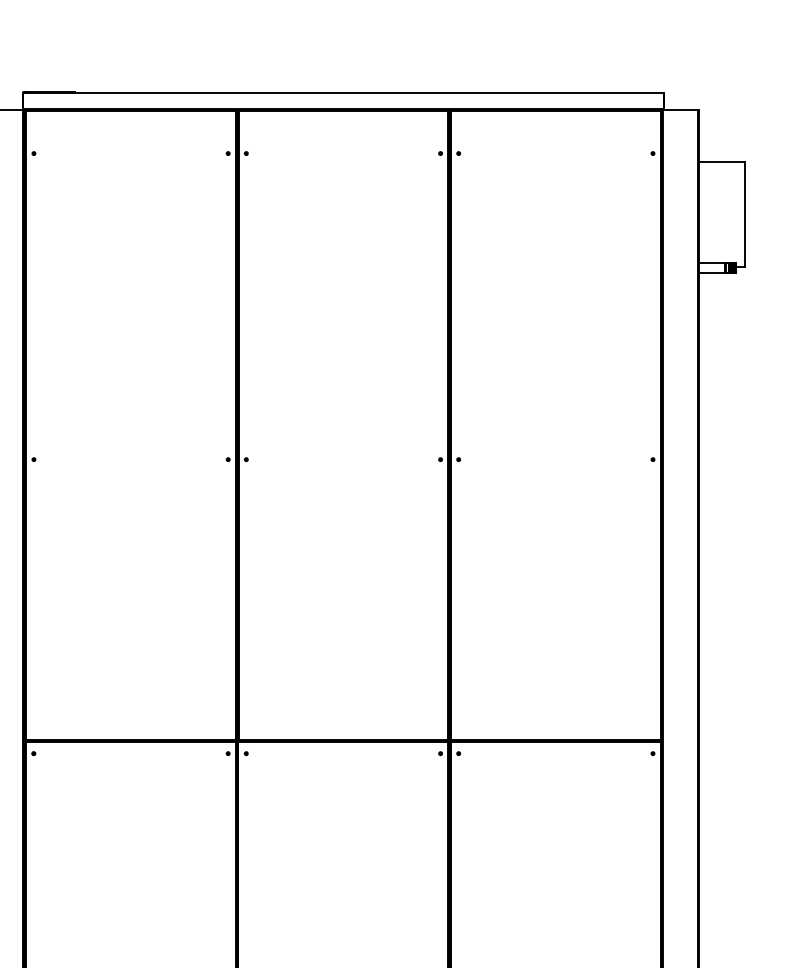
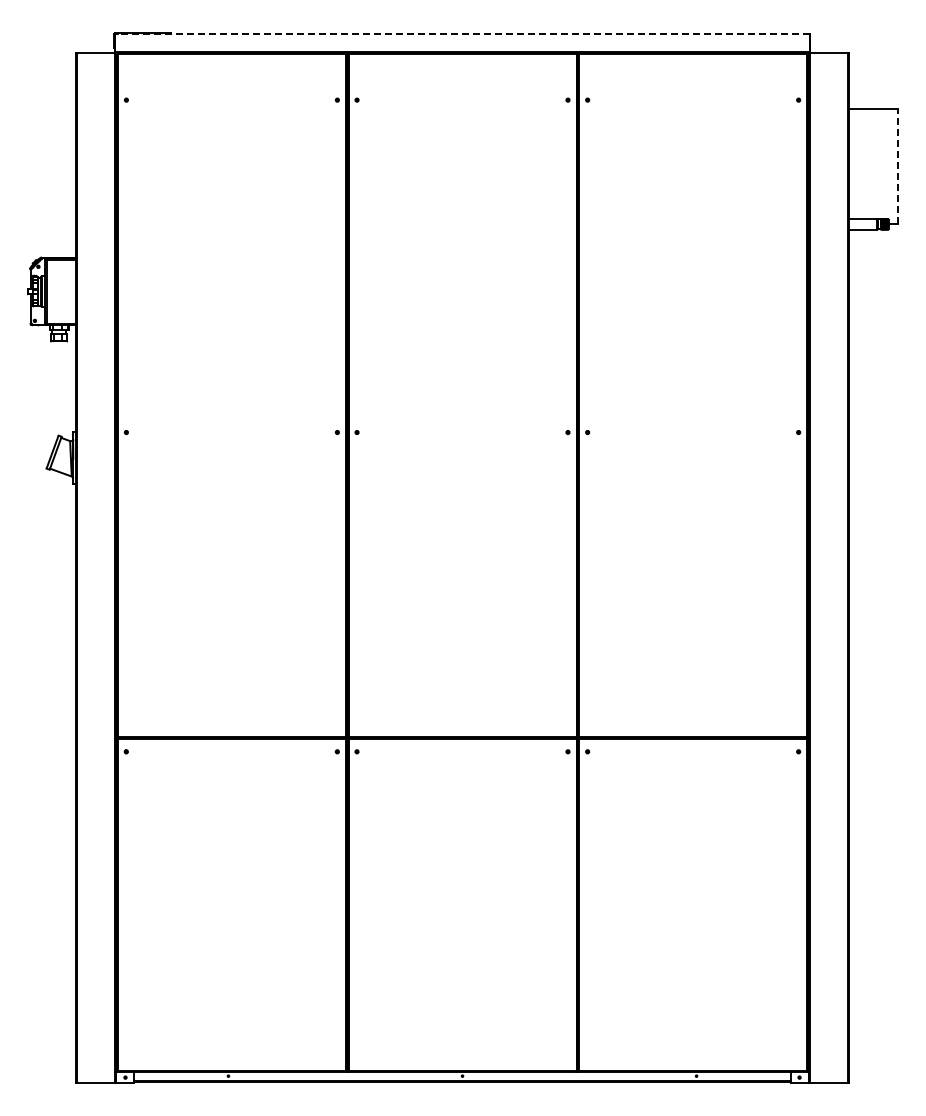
line: (343, 92) -> (462, 33), solid -> dashed
line: (744, 213) -> (898, 165), solid -> dashed

